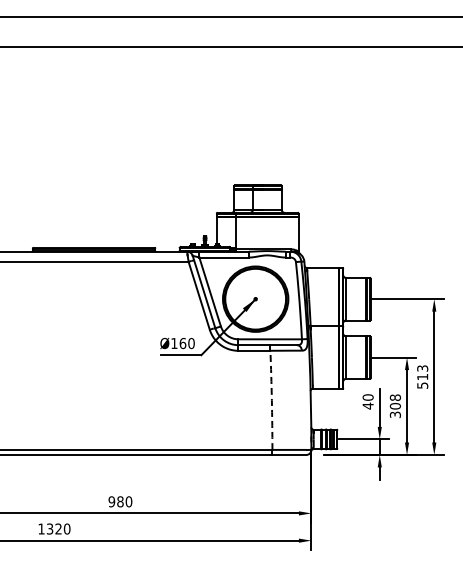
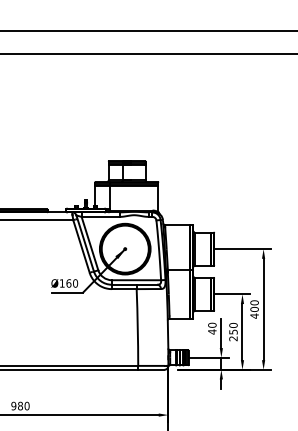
text: (422, 377) -> (254, 309), 513 -> 400
arc: (271, 400) -> (137, 327), dashed -> solid
text: (394, 405) -> (232, 331), 308 -> 250

